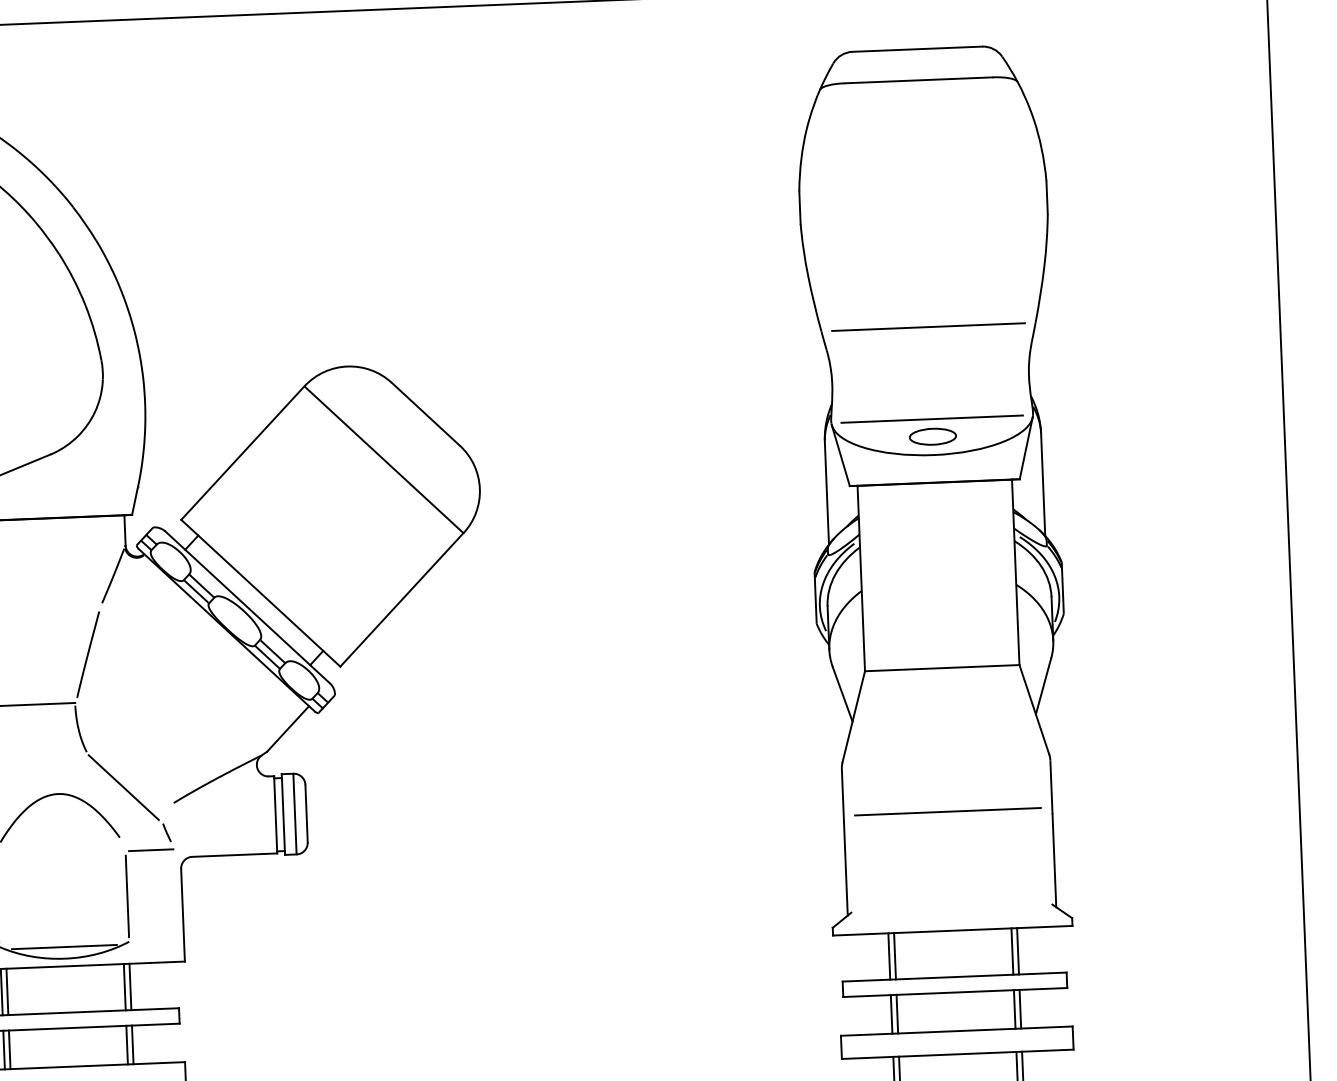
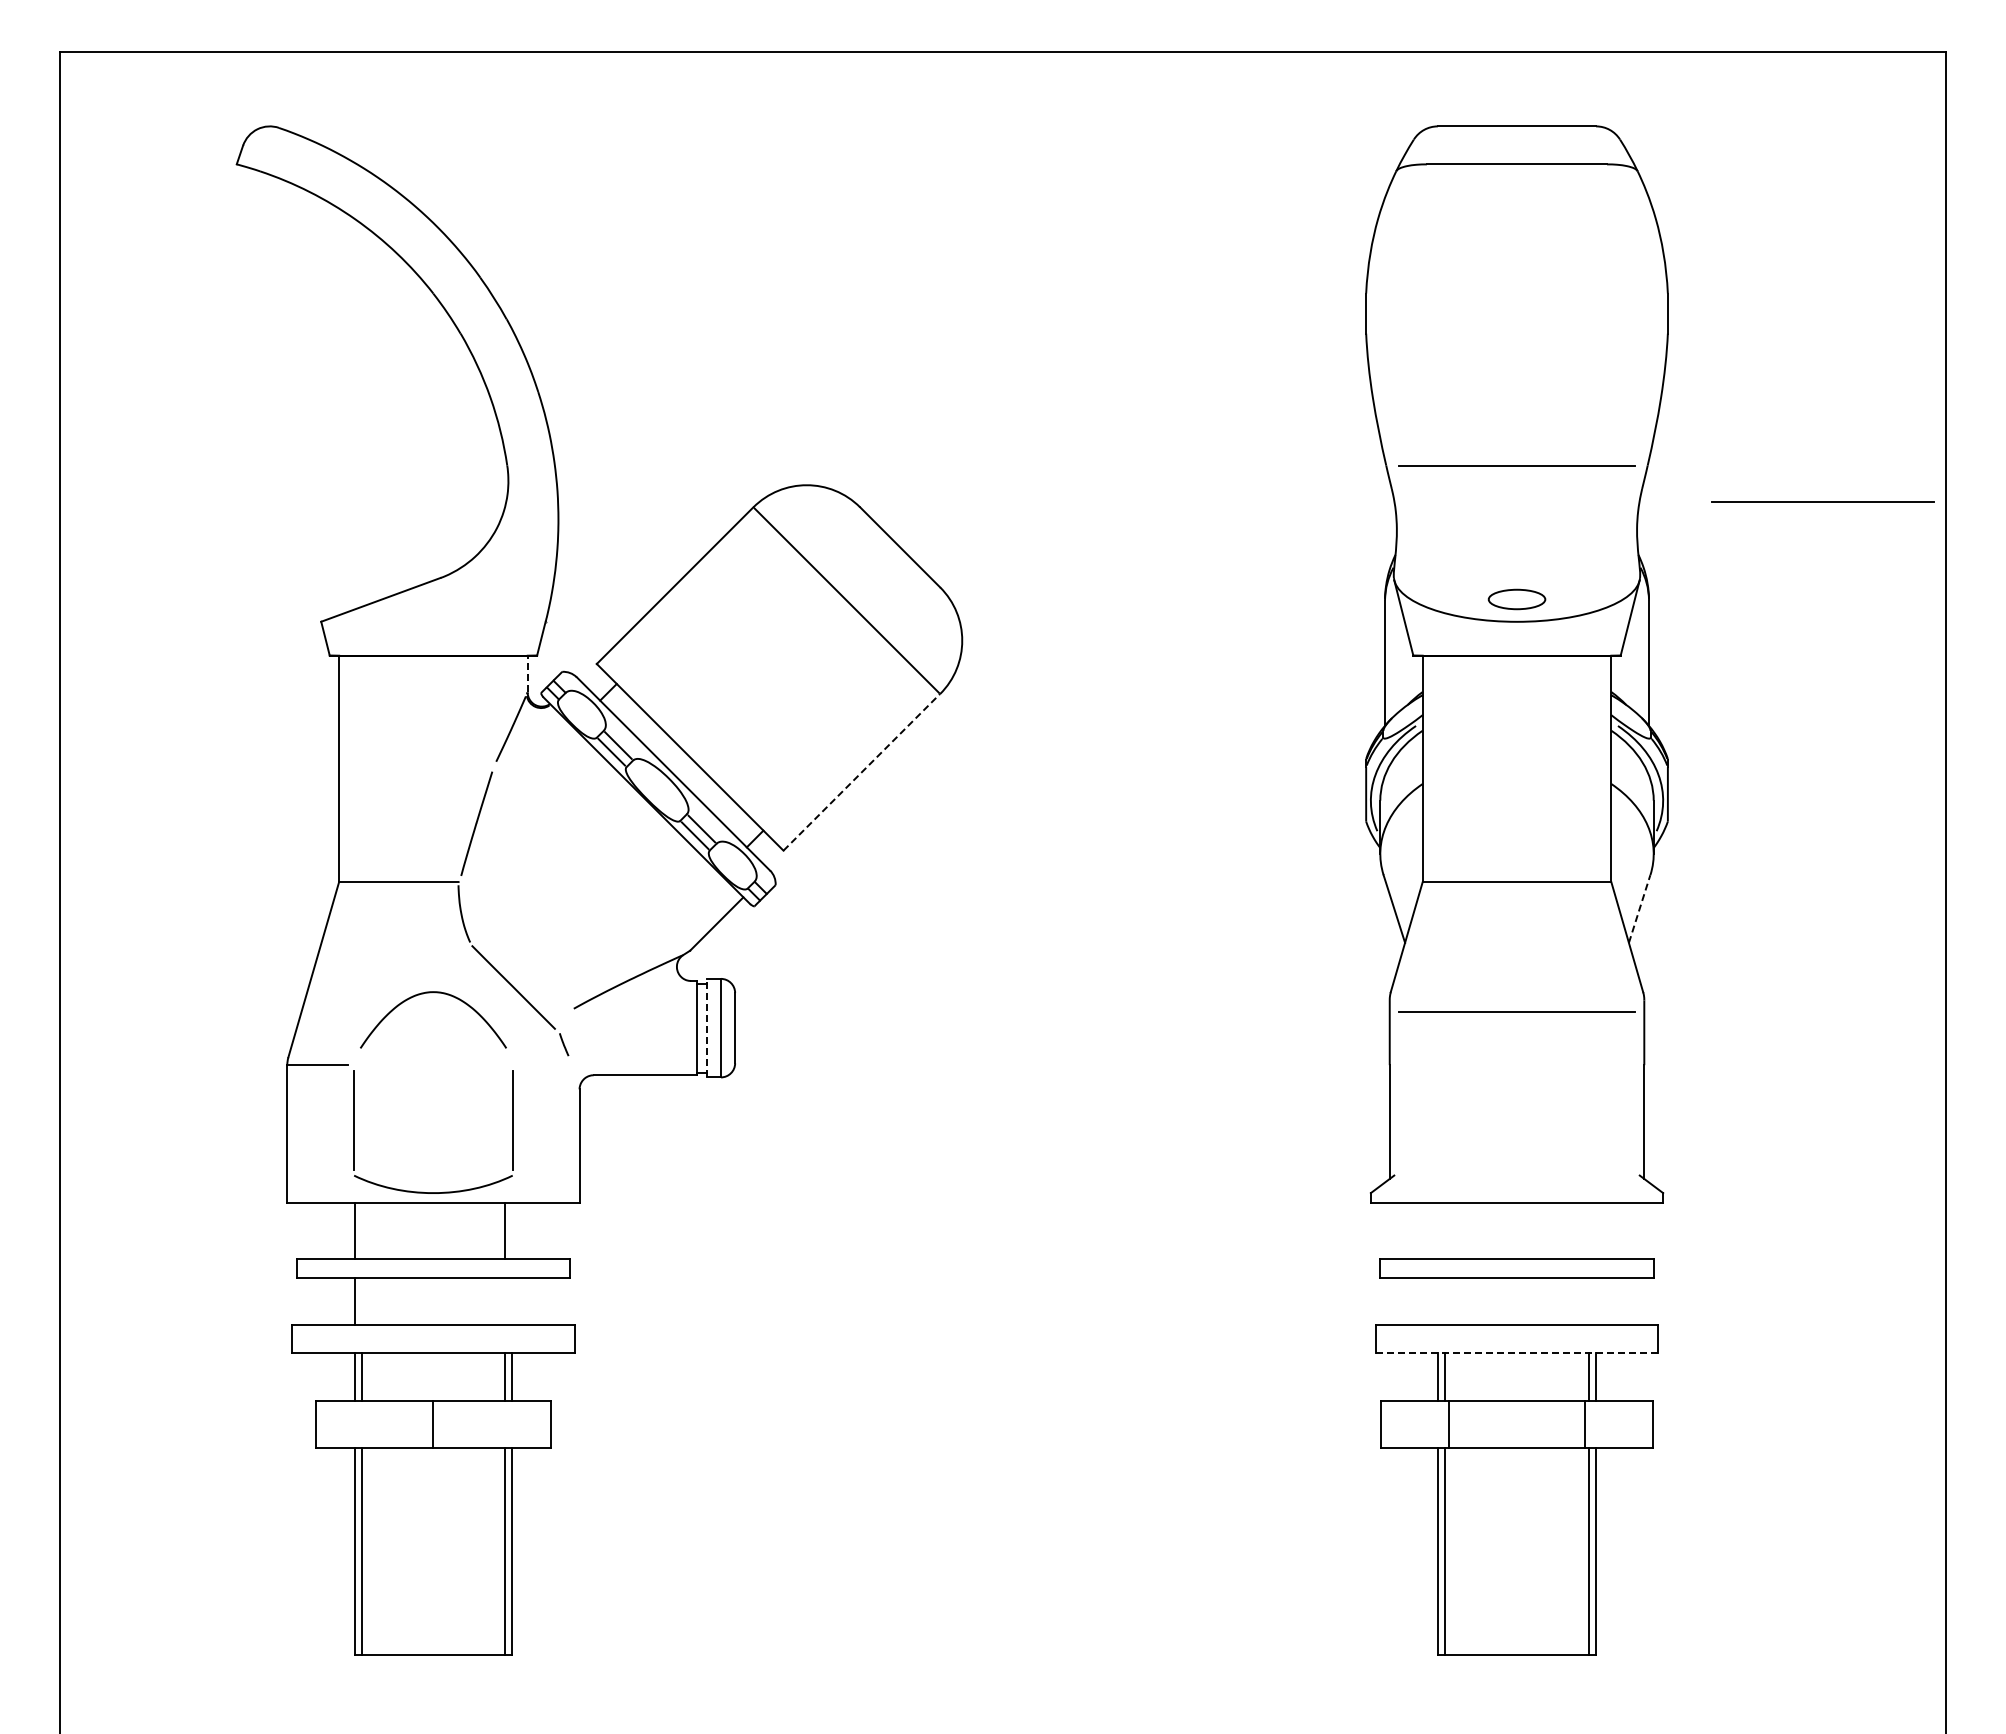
line: (931, 418) -> (1822, 501), moved
line: (124, 529) -> (527, 673), solid -> dashed
line: (401, 600) -> (861, 772), solid -> dashed
line: (1043, 685) -> (1639, 908), solid -> dashed
line: (946, 774) -> (1516, 1011), added
line: (947, 811) -> (1516, 1056), removed
line: (283, 814) -> (706, 1027), solid -> dashed
line: (150, 850) -> (543, 1065), removed
line: (64, 946) -> (433, 1178), removed
line: (1012, 951) -> (1588, 1230), removed
line: (1017, 951) -> (1595, 1230), removed
line: (889, 956) -> (1438, 1230), removed
line: (895, 956) -> (1445, 1230), removed
line: (130, 986) -> (511, 1230), removed
line: (7, 991) -> (361, 1230), removed
line: (1014, 1009) -> (1588, 1301), removed
line: (1020, 1009) -> (1595, 1301), removed
line: (891, 1014) -> (1438, 1301), removed
line: (897, 1014) -> (1445, 1301), removed
line: (132, 1044) -> (511, 1301), removed
line: (127, 1045) -> (505, 1301), removed
line: (9, 1049) -> (361, 1301), removed
line: (958, 1054) -> (1517, 1353), solid -> dashed

